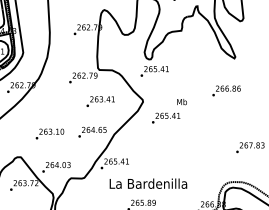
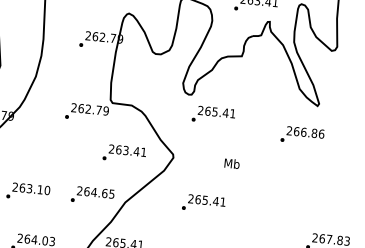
text: (154, 71) -> (213, 115), moved
text: (226, 90) -> (302, 134), moved
text: (100, 101) -> (124, 153), moved
text: (166, 117) -> (204, 202), moved

